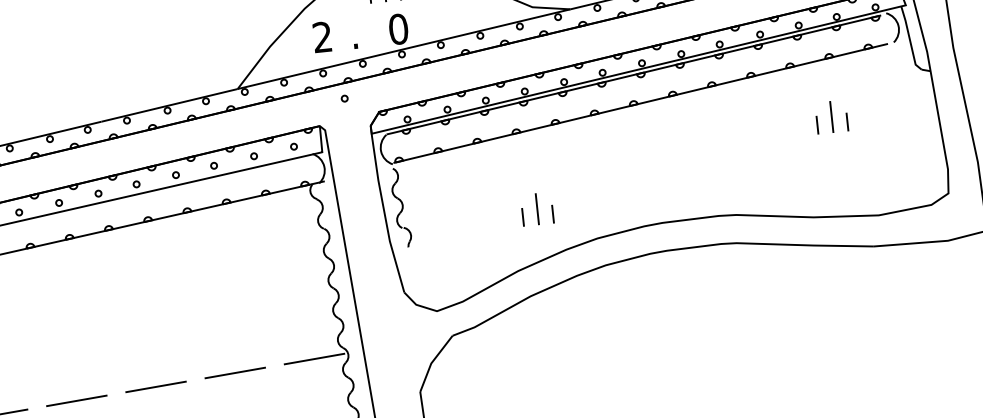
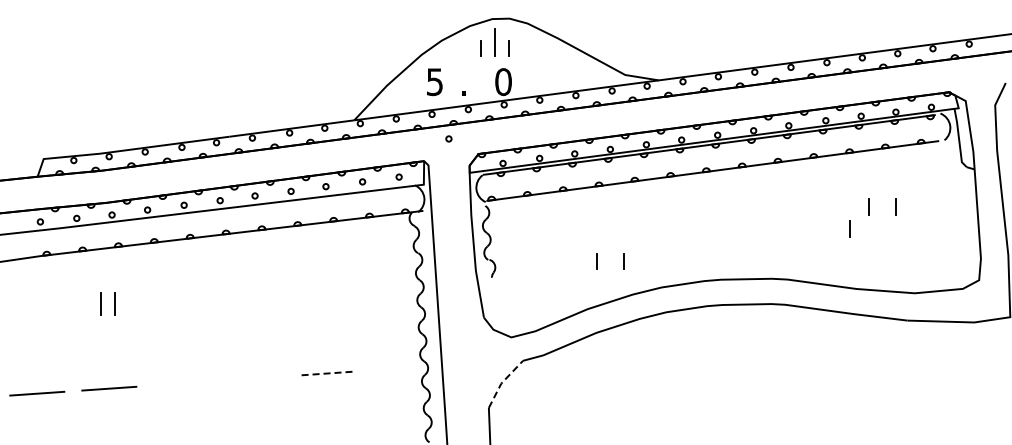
text: (322, 37) -> (434, 82), 2 -> 5
line: (832, 116) -> (882, 200), removed
line: (798, 151) -> (849, 228), added
line: (537, 208) -> (610, 255), removed
line: (314, 358) -> (397, 368), removed
line: (432, 362) -> (502, 382), solid -> dashed
line: (234, 372) -> (324, 373), solid -> dashed
line: (156, 386) -> (253, 378), removed
line: (76, 400) -> (181, 383), removed

